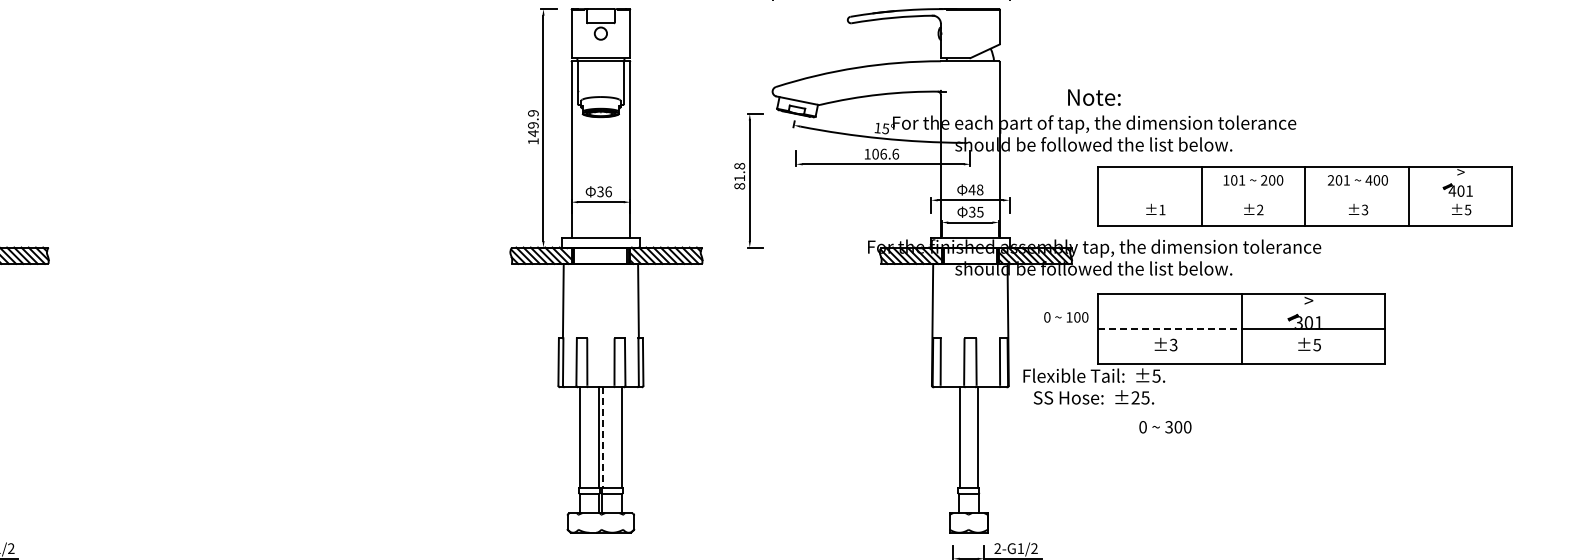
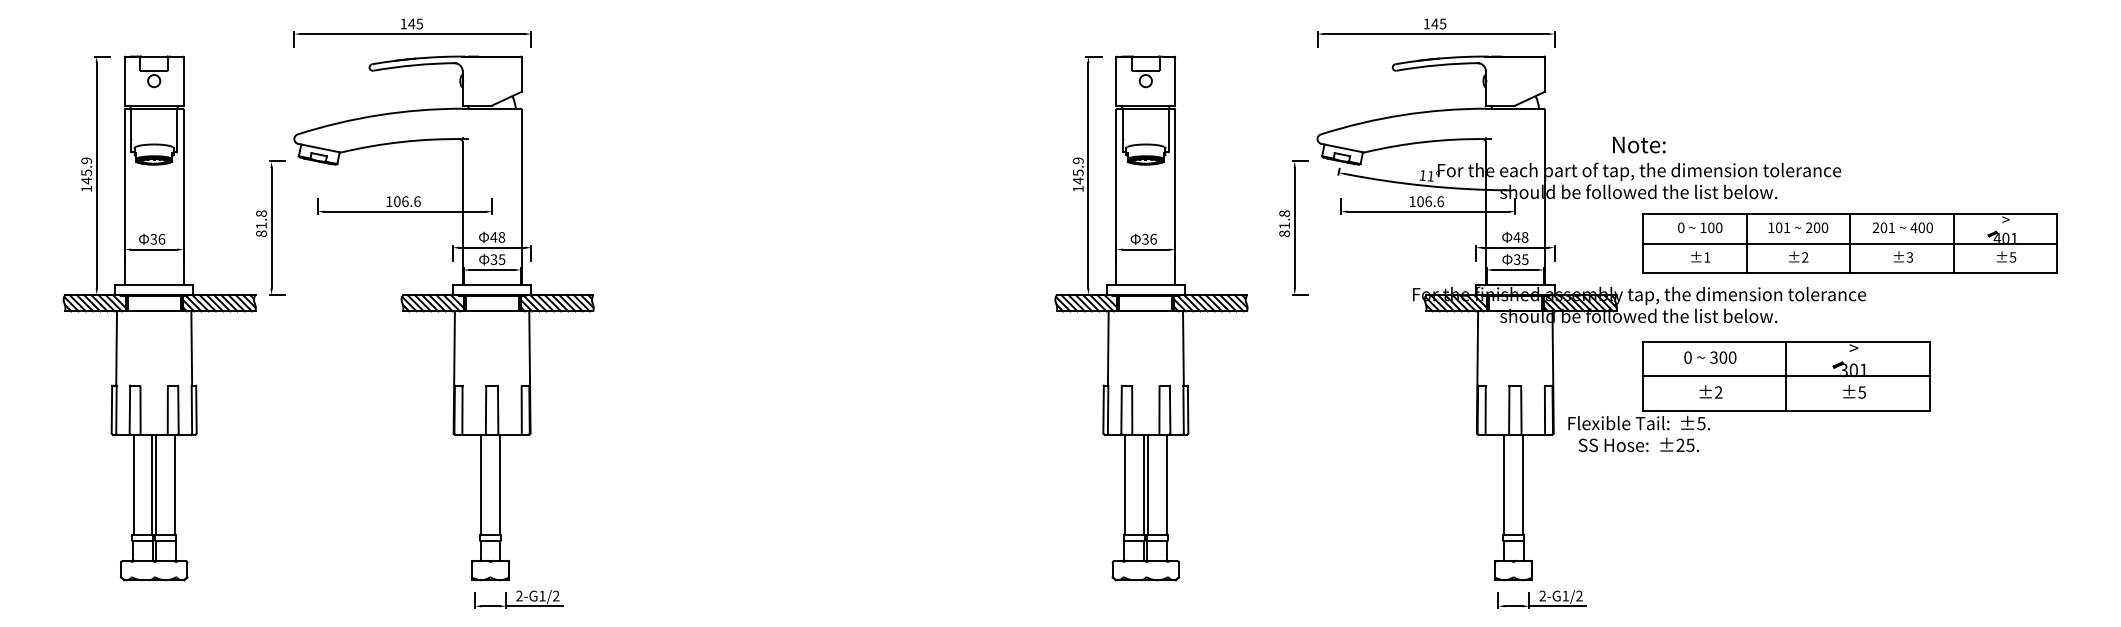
text: (532, 125) -> (1077, 172), 149.9 -> 145.9
text: (885, 128) -> (1430, 175), 15° -> 11°
line: (1304, 196) -> (1849, 243), added
text: (1066, 317) -> (1700, 227), moved
line: (1169, 329) -> (1714, 376), dashed -> solid
text: (1173, 345) -> (1718, 392), ±3 -> ±2
text: (1165, 427) -> (1710, 357), moved
line: (603, 438) -> (1148, 485), dashed -> solid

